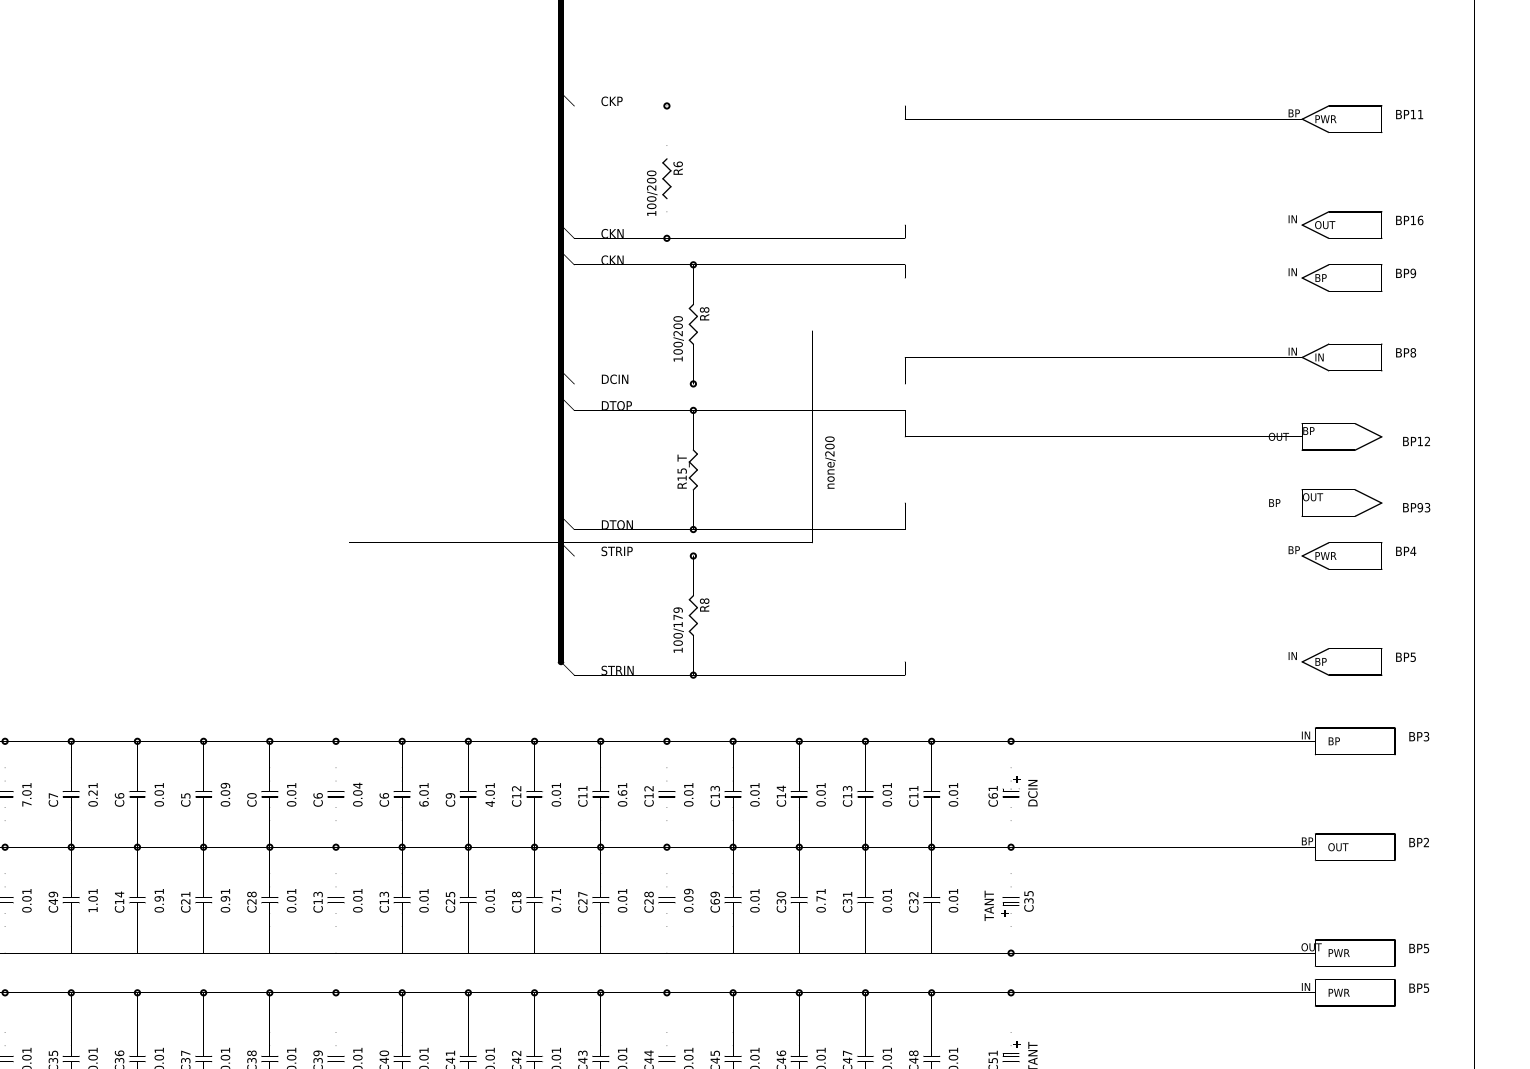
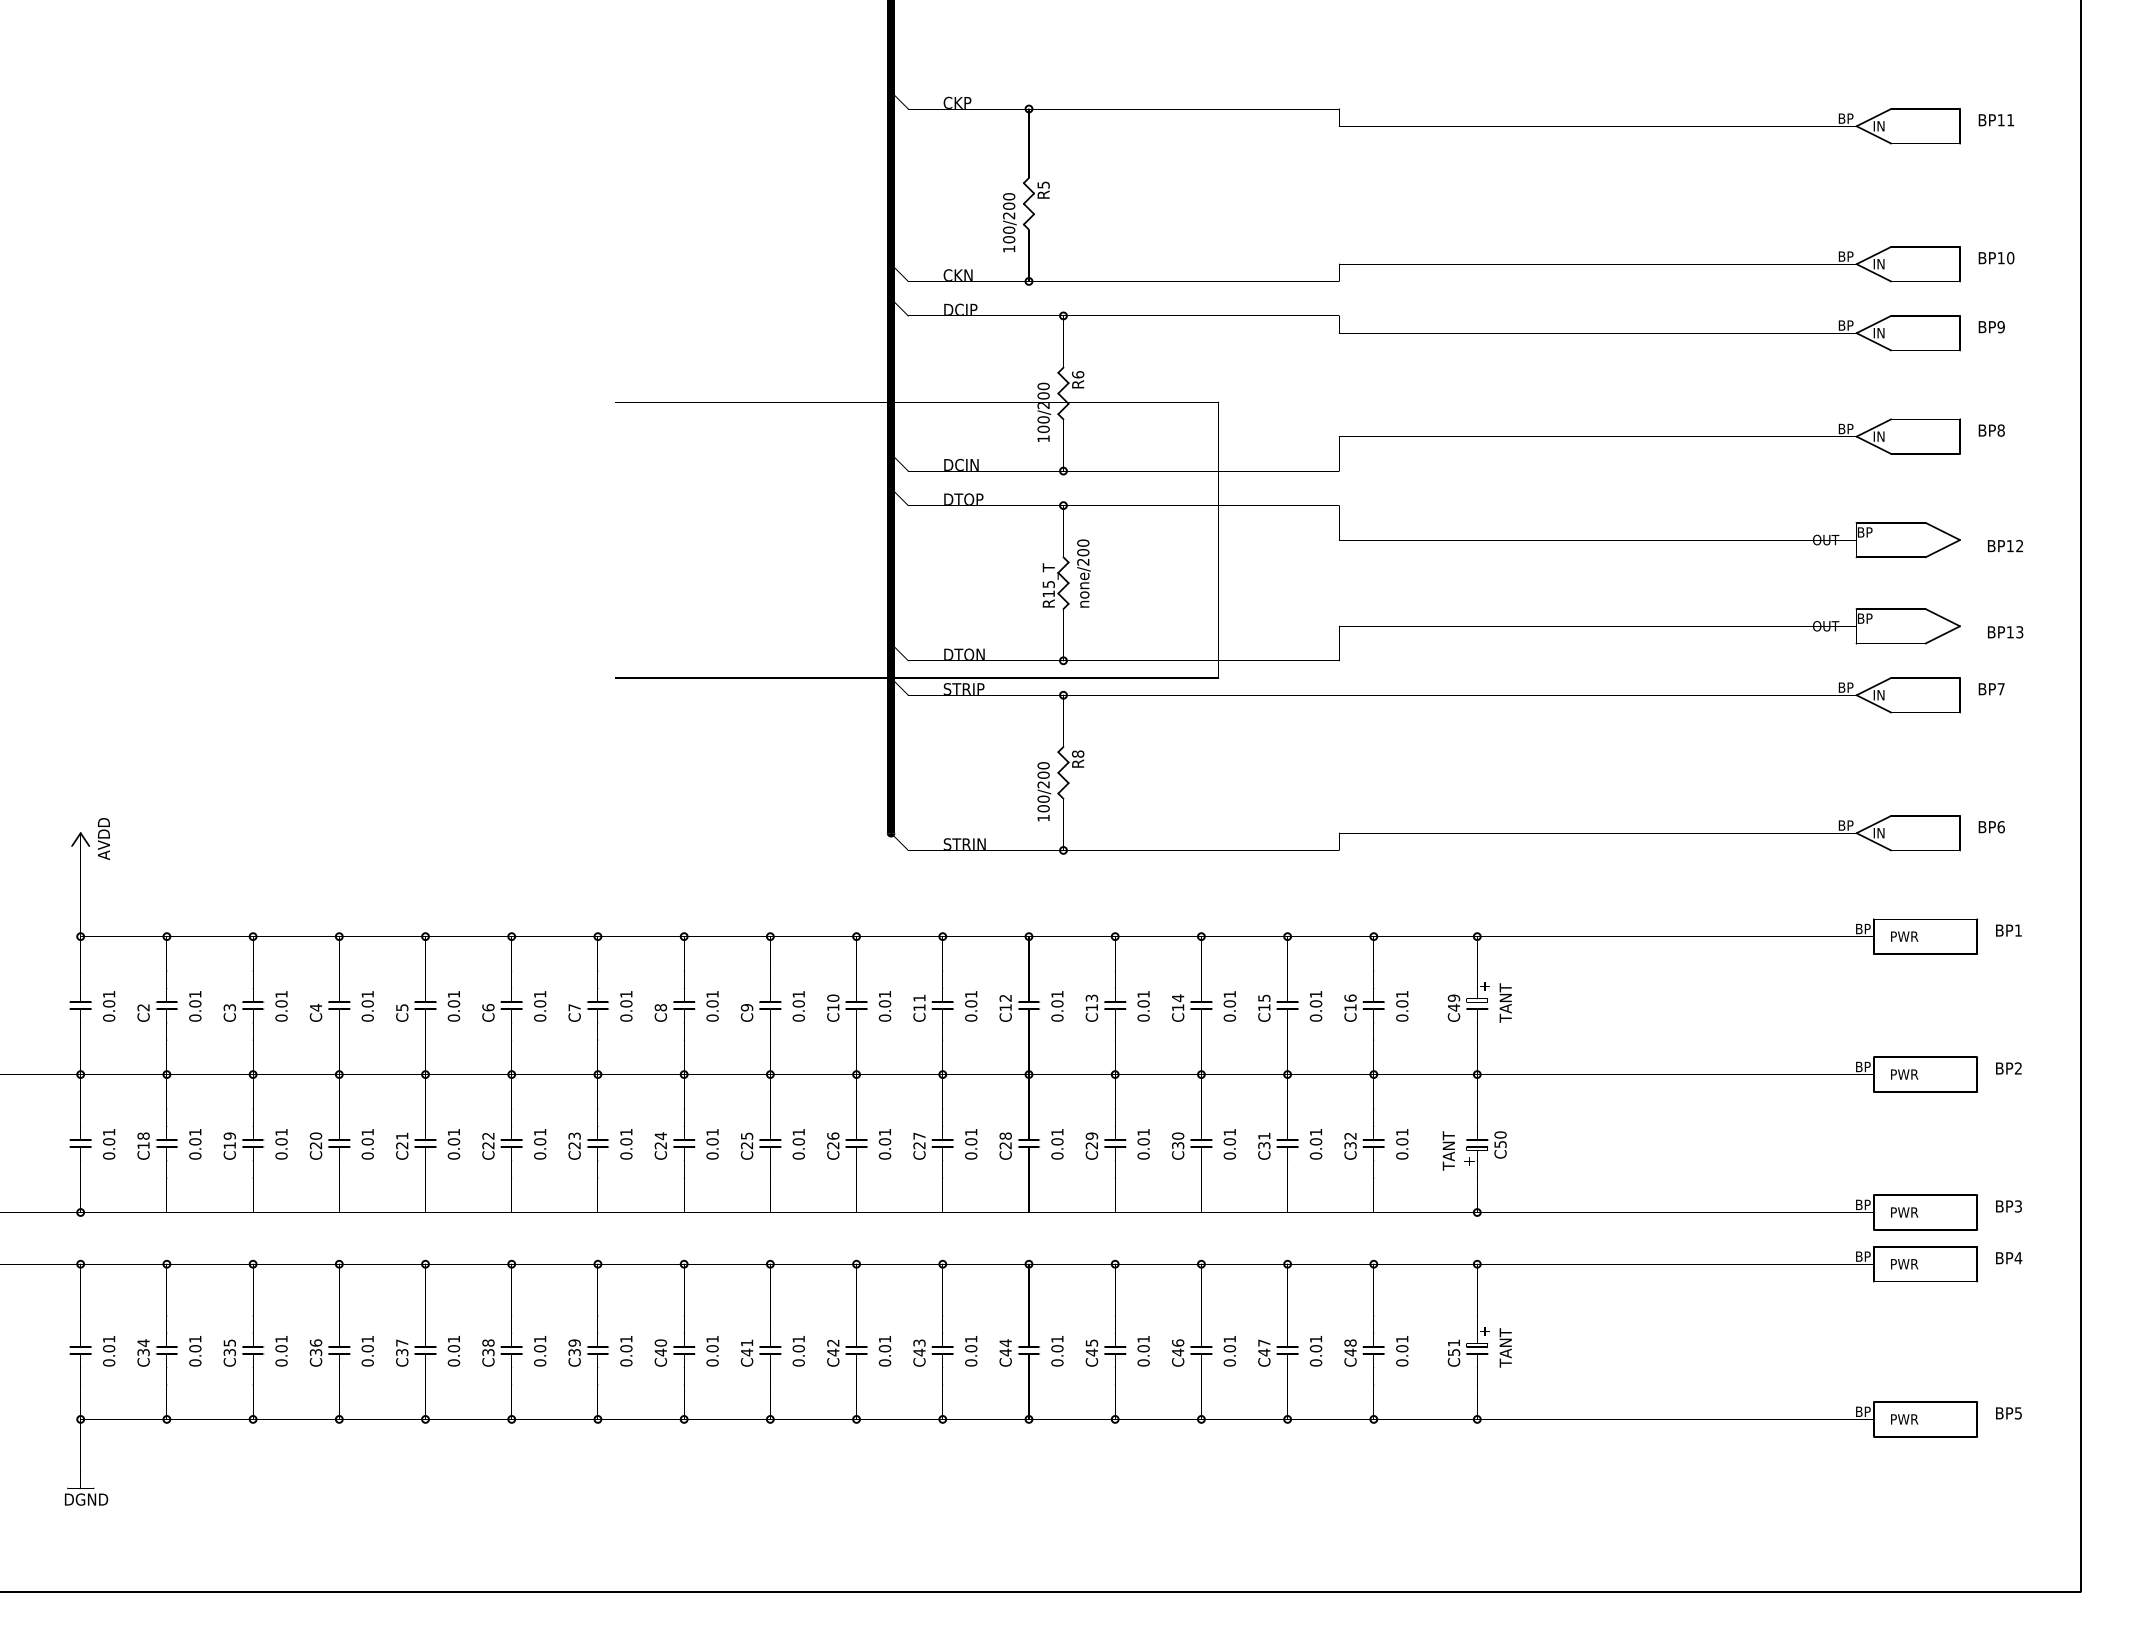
text: (1325, 119) -> (1887, 126), PWR -> IN
text: (678, 163) -> (1043, 184), R6 -> R5
text: (1294, 219) -> (1846, 256), IN -> BP
text: (1420, 219) -> (2010, 257), BP16 -> BP10
text: (1325, 224) -> (1886, 263), OUT -> IN
text: (614, 259) -> (960, 309), CKN -> DCIP
text: (1294, 272) -> (1846, 325), IN -> BP
text: (1321, 278) -> (1881, 333), BP -> IN
text: (704, 309) -> (1077, 374), R8 -> R6
text: (1294, 351) -> (1846, 428), IN -> BP
text: (830, 462) -> (1083, 573), moved
text: (1312, 497) -> (1870, 618), OUT -> BP
text: (1279, 503) -> (1826, 626), BP -> OUT
text: (1419, 507) -> (2009, 632), BP93 -> BP13
text: (1413, 551) -> (2001, 689), BP4 -> BP7
text: (1325, 556) -> (1887, 695), PWR -> IN
text: (678, 617) -> (1043, 775), 100/179 -> 100/200
text: (1294, 656) -> (1846, 825), IN -> BP
text: (1412, 657) -> (2000, 827), BP5 -> BP6
text: (1321, 662) -> (1881, 833), BP -> IN
text: (1307, 735) -> (1863, 928), IN -> BP
text: (1425, 736) -> (2017, 930), BP3 -> BP1
text: (1339, 741) -> (1905, 936), BP -> PWR
text: (225, 785) -> (453, 994), 0.09 -> 0.01
text: (357, 785) -> (626, 994), 0.04 -> 0.01
text: (516, 788) -> (833, 997), C12 -> C10
text: (846, 788) -> (1263, 997), C13 -> C15
text: (913, 788) -> (1350, 997), C11 -> C16
text: (992, 791) -> (1453, 1002), C61 -> C49
text: (1032, 791) -> (1505, 1002), DCIN -> TANT
text: (93, 792) -> (281, 1003), 0.21 -> 0.01
text: (622, 792) -> (971, 1003), 0.61 -> 0.01
text: (53, 795) -> (229, 1007), C7 -> C3
text: (119, 795) -> (315, 1007), C6 -> C4
text: (251, 795) -> (488, 1007), C0 -> C6
text: (318, 795) -> (574, 1007), C6 -> C7
text: (384, 795) -> (660, 1007), C6 -> C8
text: (27, 803) -> (195, 1017), 7.01 -> 0.01
text: (423, 803) -> (712, 1017), 6.01 -> 0.01
text: (489, 804) -> (798, 1018), 4.01 -> 0.01
text: (1339, 847) -> (1904, 1074), OUT -> PWR
text: (688, 891) -> (1057, 1132), 0.09 -> 0.01
text: (251, 893) -> (488, 1135), C28 -> C22
text: (119, 897) -> (315, 1140), C14 -> C20
text: (384, 897) -> (660, 1140), C13 -> C24
text: (516, 897) -> (833, 1140), C18 -> C26
text: (1028, 897) -> (1500, 1139), C35 -> C50
text: (159, 898) -> (367, 1141), 0.91 -> 0.01
text: (225, 898) -> (454, 1141), 0.91 -> 0.01
text: (555, 898) -> (884, 1141), 0.71 -> 0.01
text: (820, 898) -> (1229, 1141), 0.71 -> 0.01
text: (53, 901) -> (229, 1145), C49 -> C19
text: (318, 901) -> (574, 1145), C13 -> C23
text: (714, 901) -> (1091, 1145), C69 -> C29
text: (93, 909) -> (281, 1155), 1.01 -> 0.01
text: (1311, 946) -> (1868, 1204), OUT -> BP
text: (1426, 947) -> (2018, 1205), BP5 -> BP3
text: (1307, 986) -> (1863, 1256), IN -> BP
text: (1426, 988) -> (2018, 1258), BP5 -> BP4

